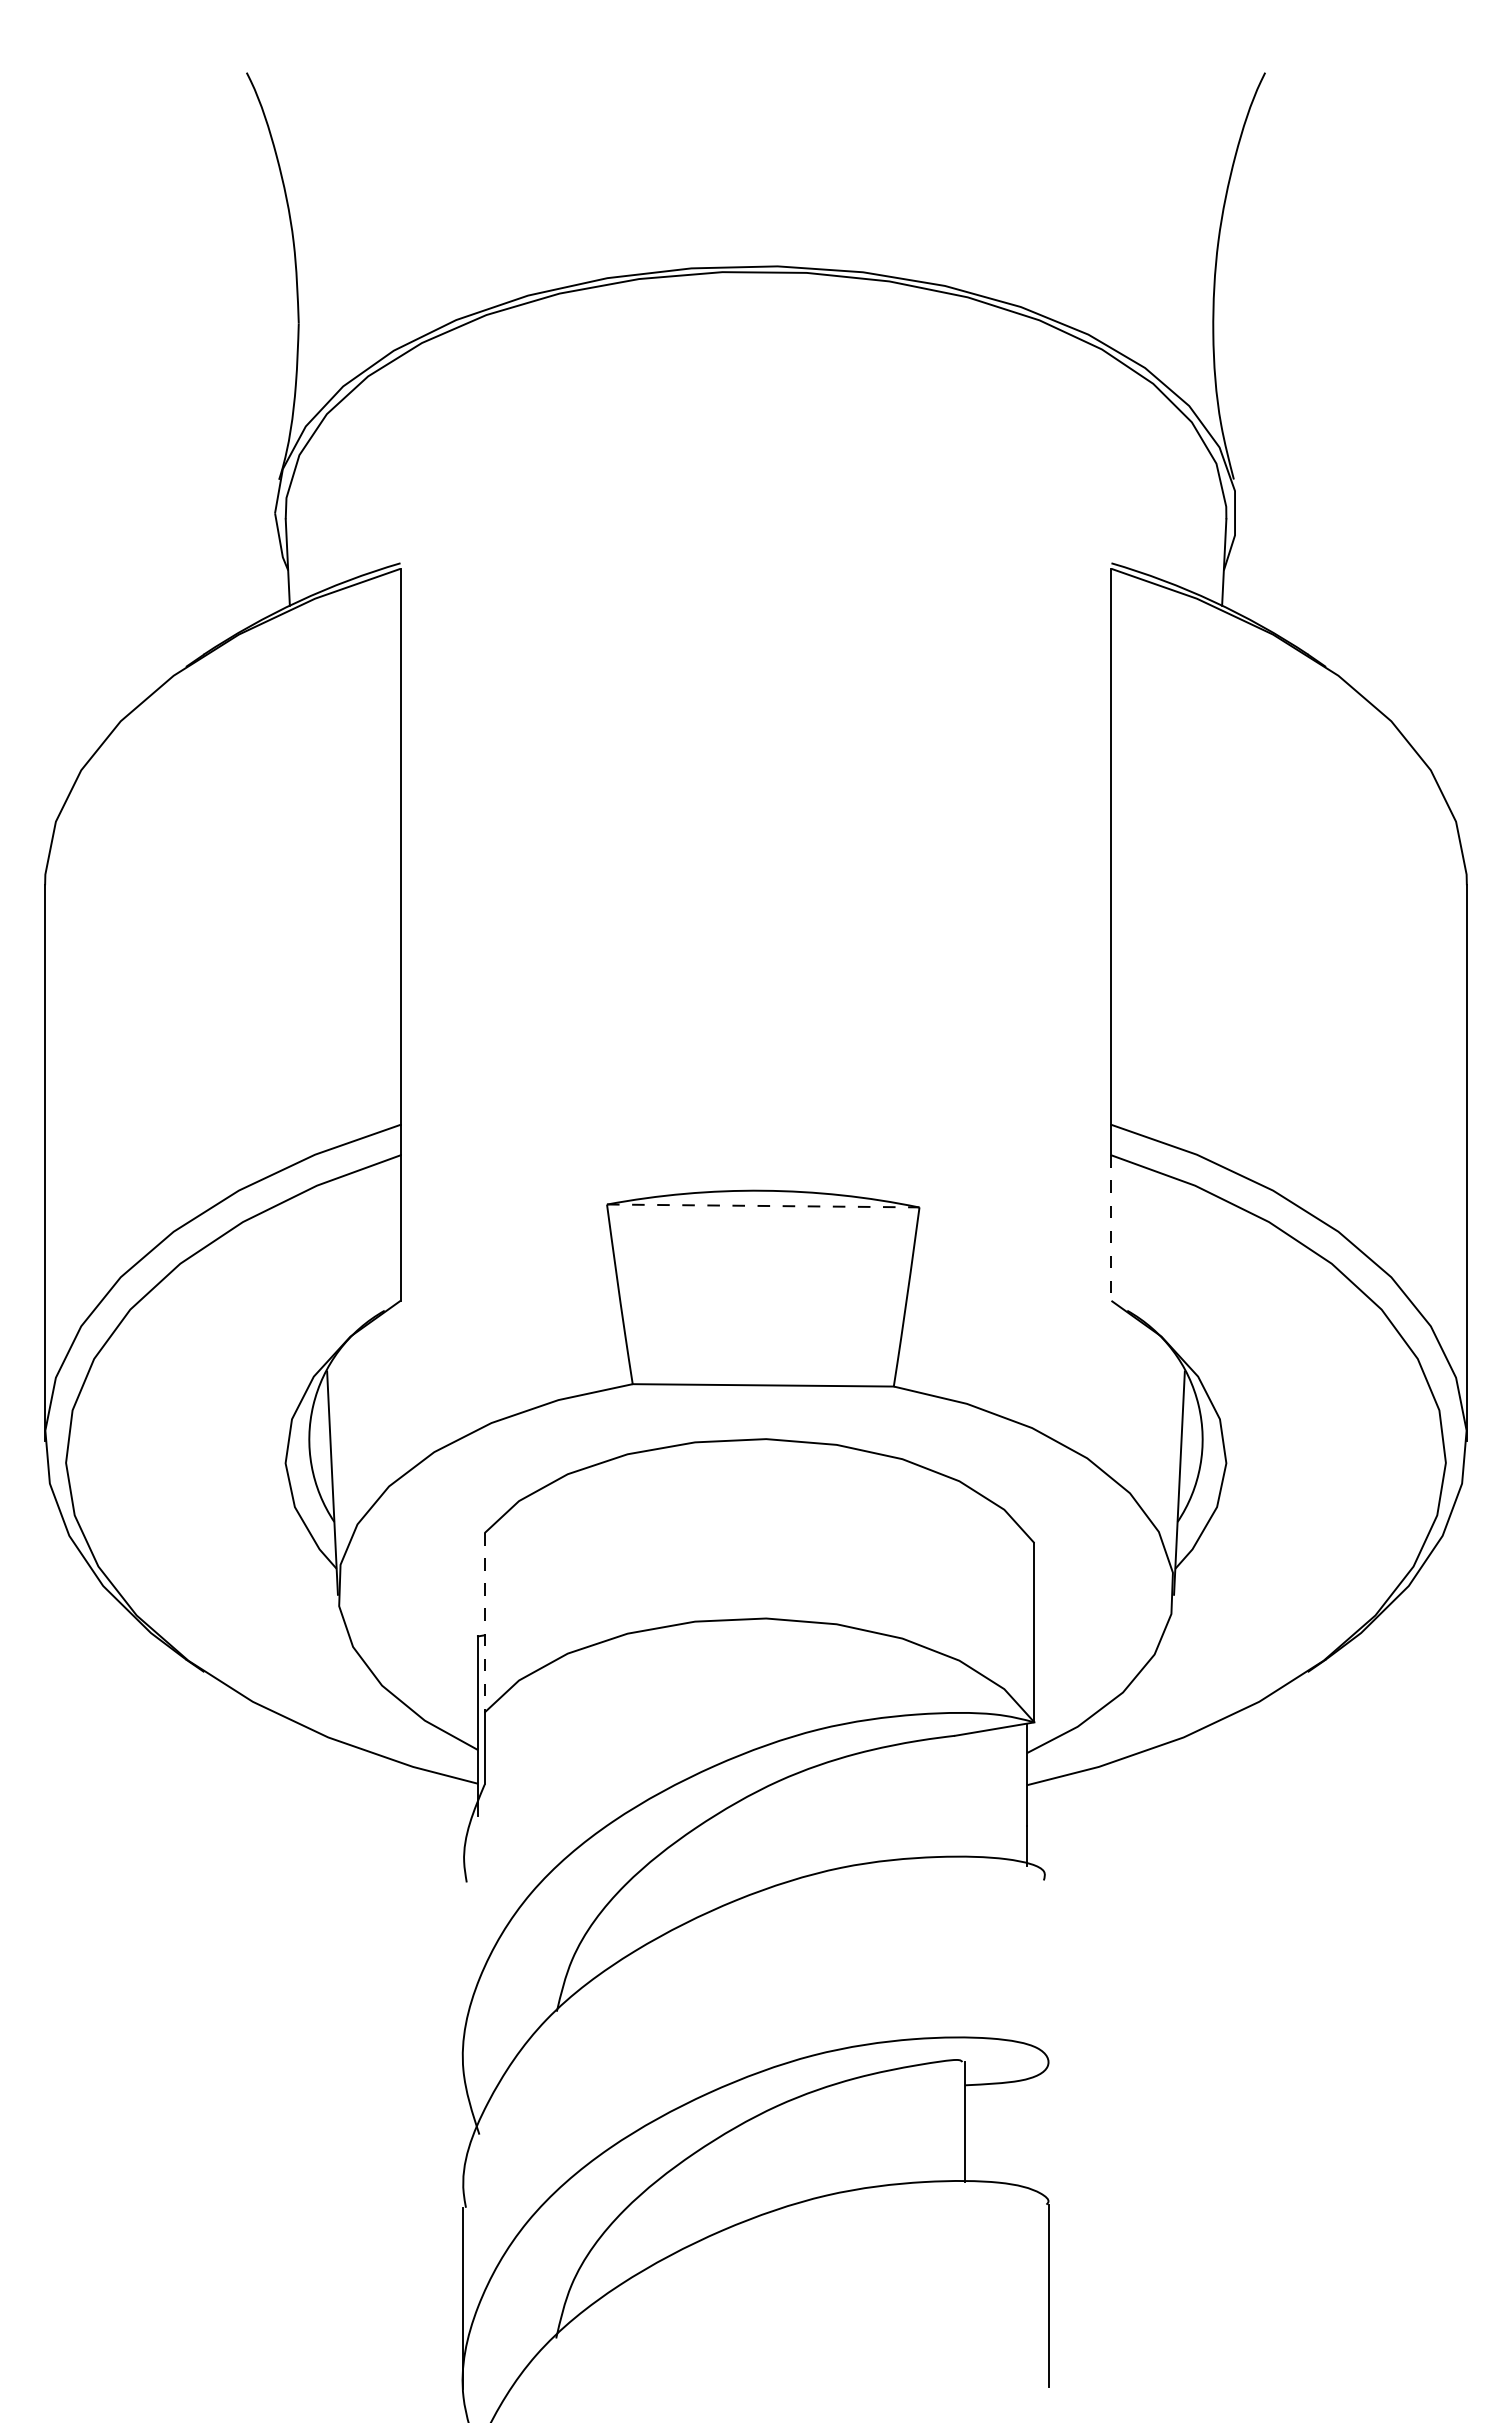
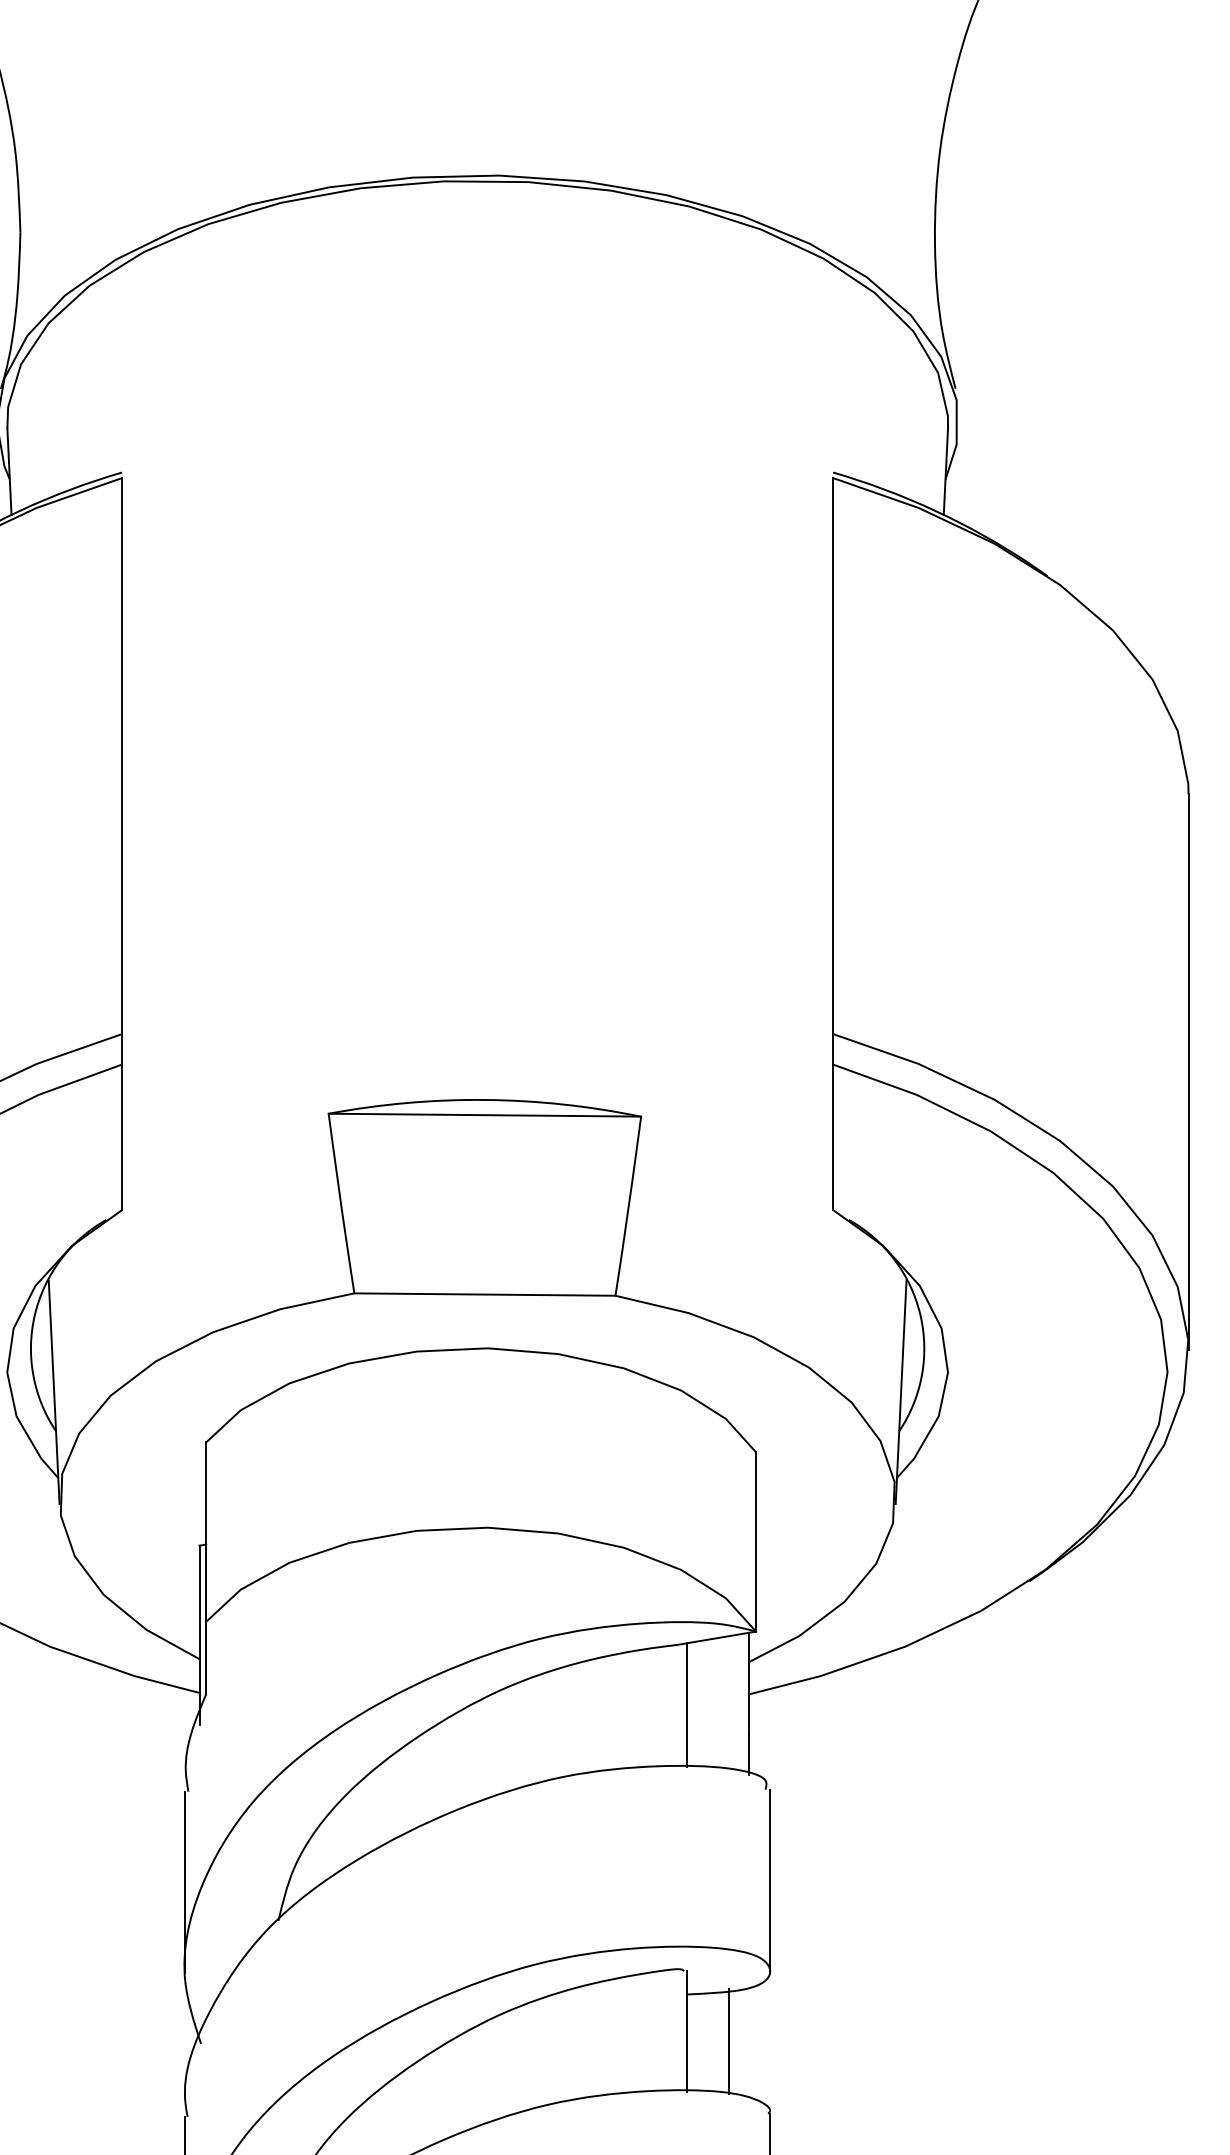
line: (763, 1205) -> (485, 1114), dashed -> solid
line: (1111, 1228) -> (833, 1137), dashed -> solid
line: (484, 1622) -> (206, 1531), dashed -> solid
line: (965, 1795) -> (687, 1704), added
line: (1048, 1970) -> (770, 1879), added
line: (463, 1973) -> (185, 1882), added
line: (1006, 2132) -> (728, 2041), added

